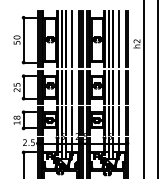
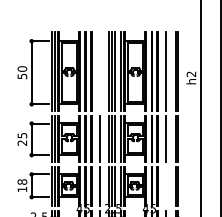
line: (71, 39) -> (99, 71), removed
line: (119, 120) -> (166, 185), removed

